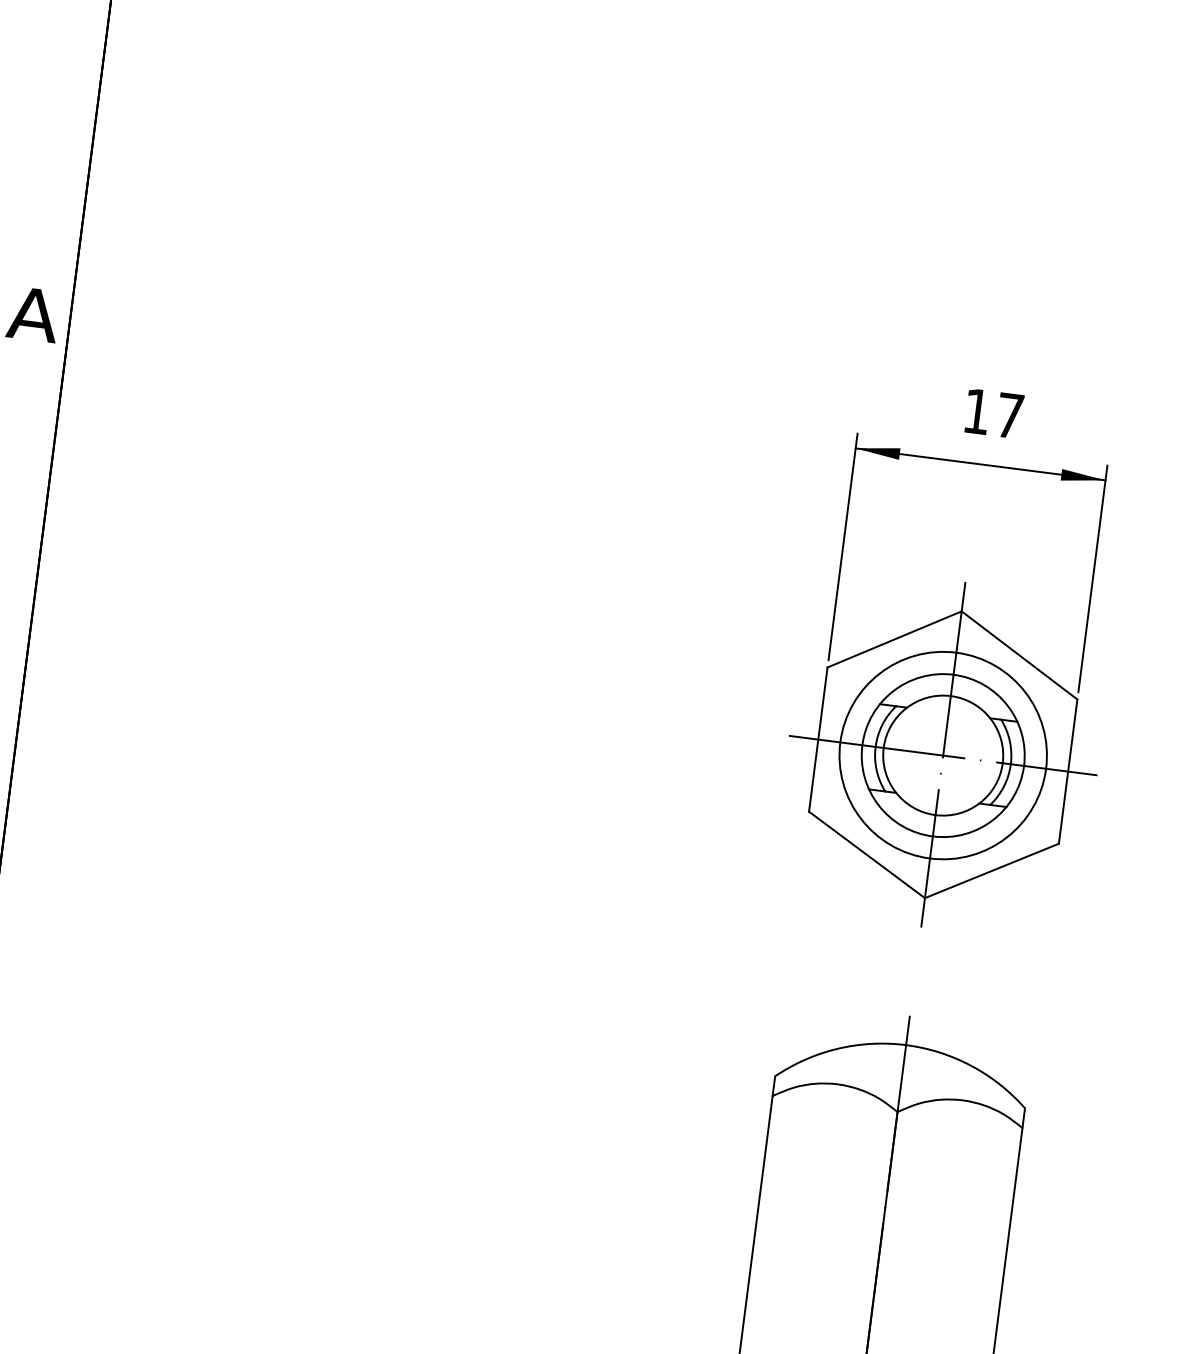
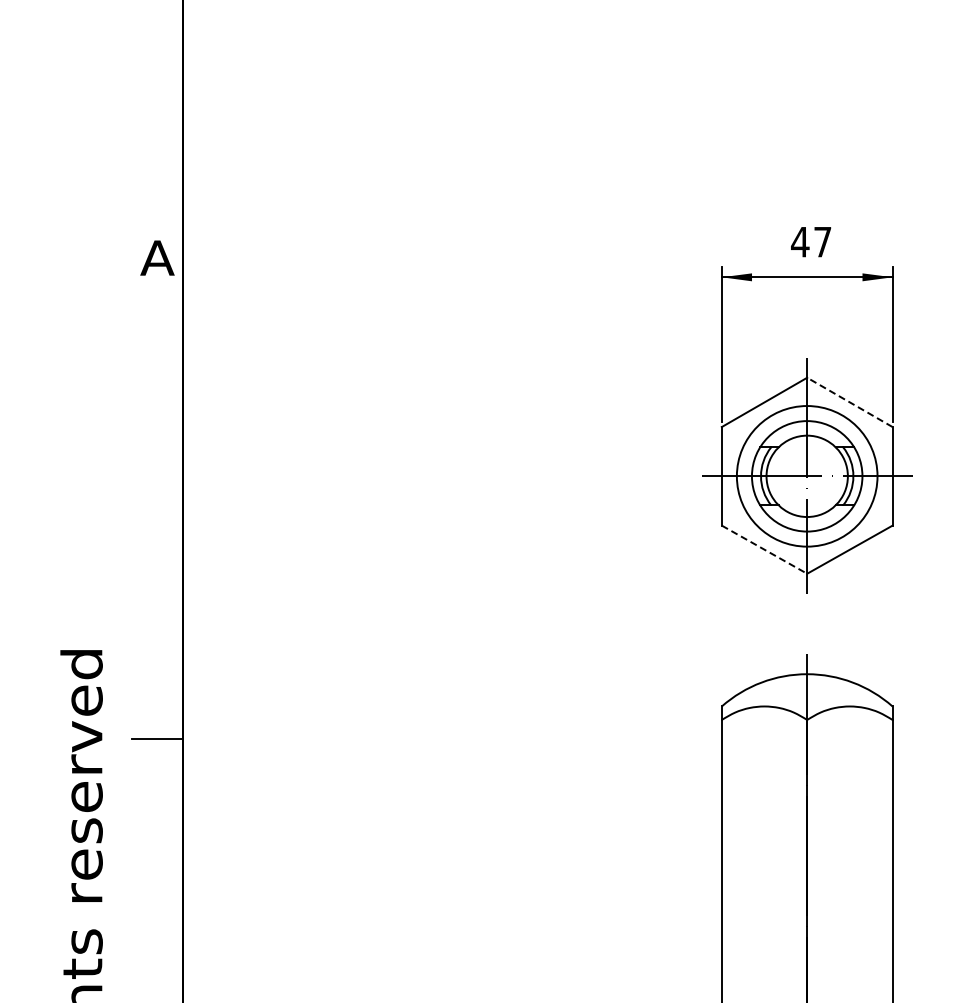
text: (977, 412) -> (800, 242), 17 -> 47
line: (1018, 655) -> (849, 402), solid -> dashed
line: (867, 854) -> (764, 549), solid -> dashed

